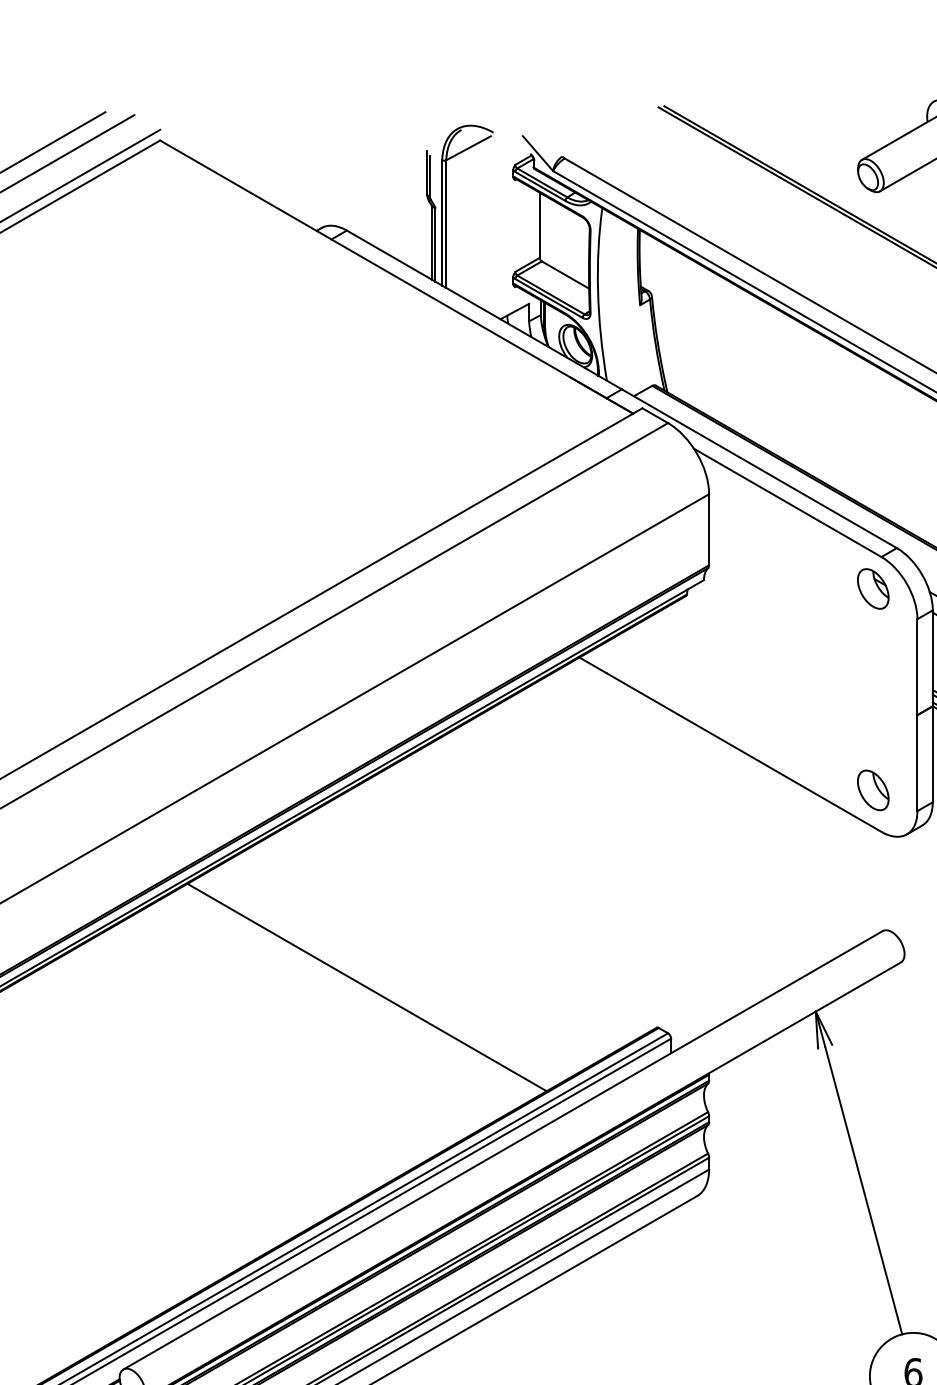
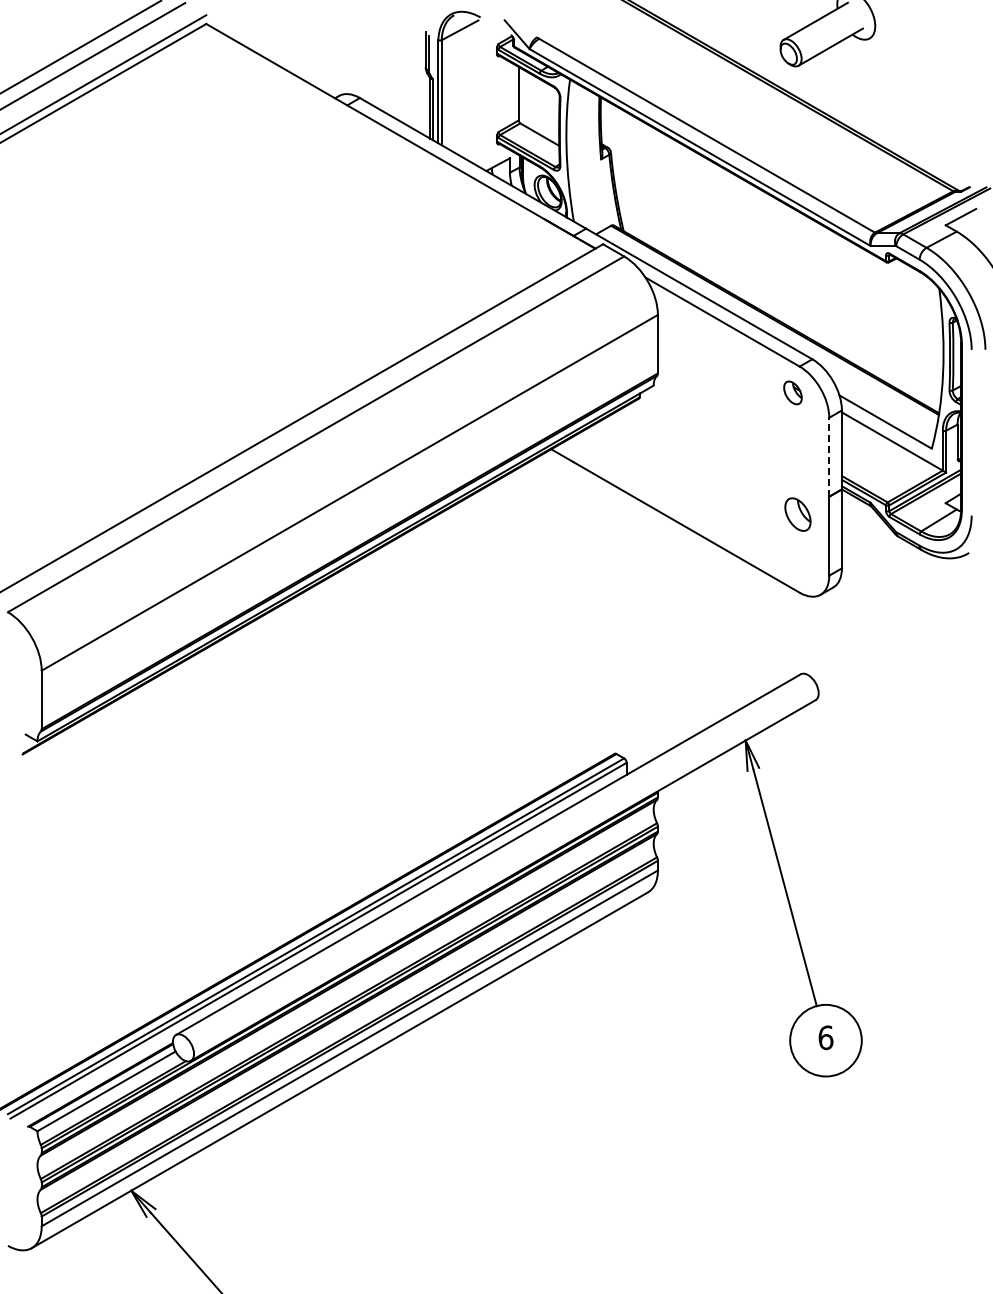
part: (872, 588) -> (792, 392), size x0.7
line: (917, 666) -> (829, 456), solid -> dashed
part: (872, 790) -> (797, 514), moved
line: (367, 987) -> (376, 720), removed

